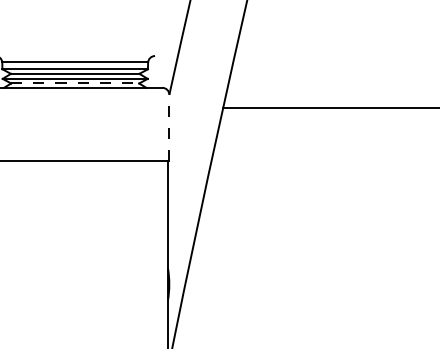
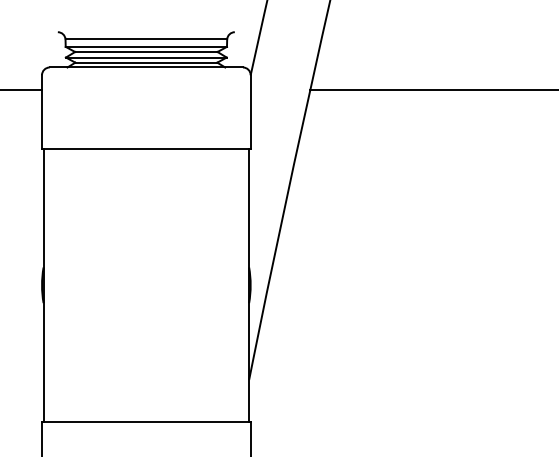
line: (75, 83) -> (146, 62), dashed -> solid
line: (169, 128) -> (250, 112), dashed -> solid

